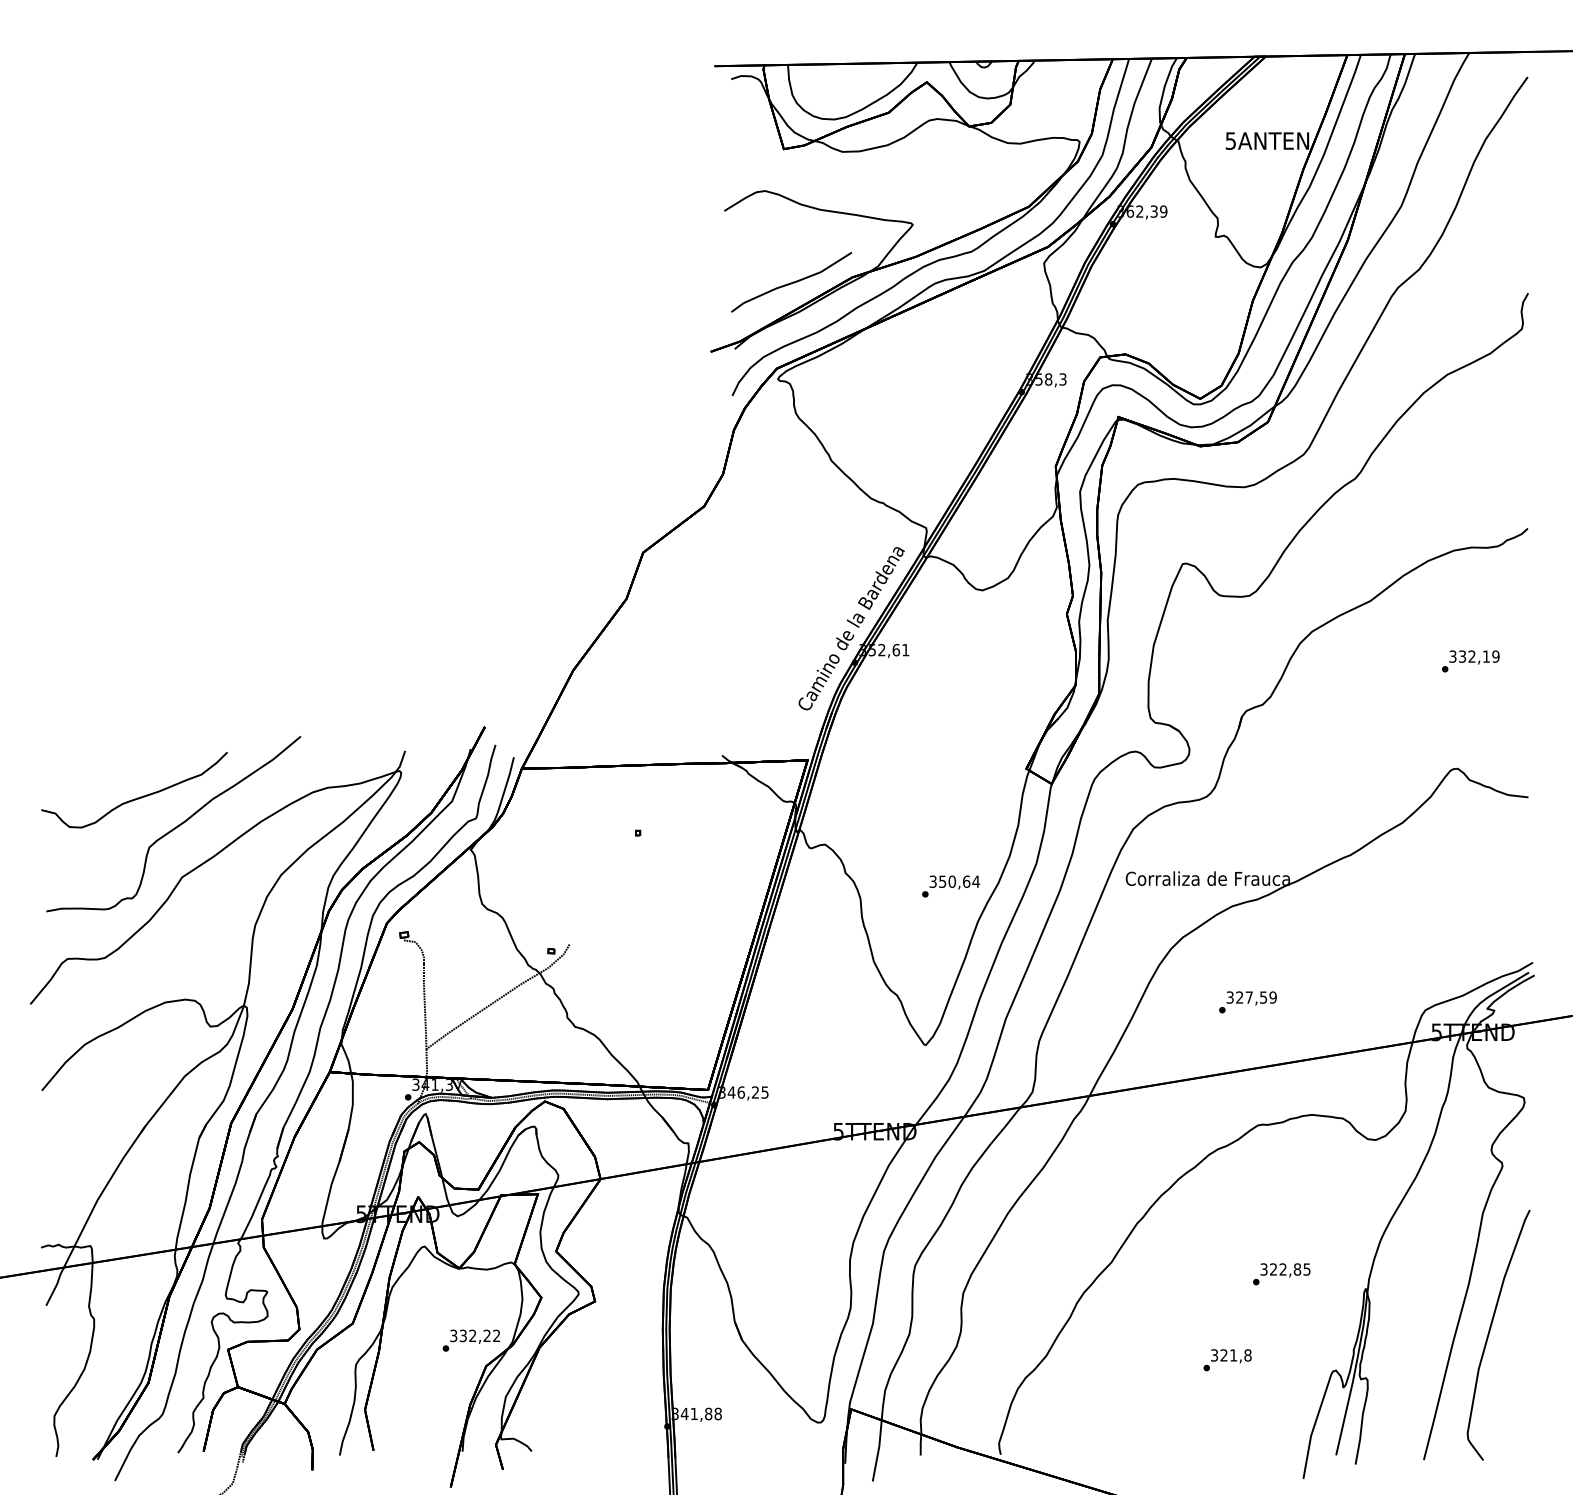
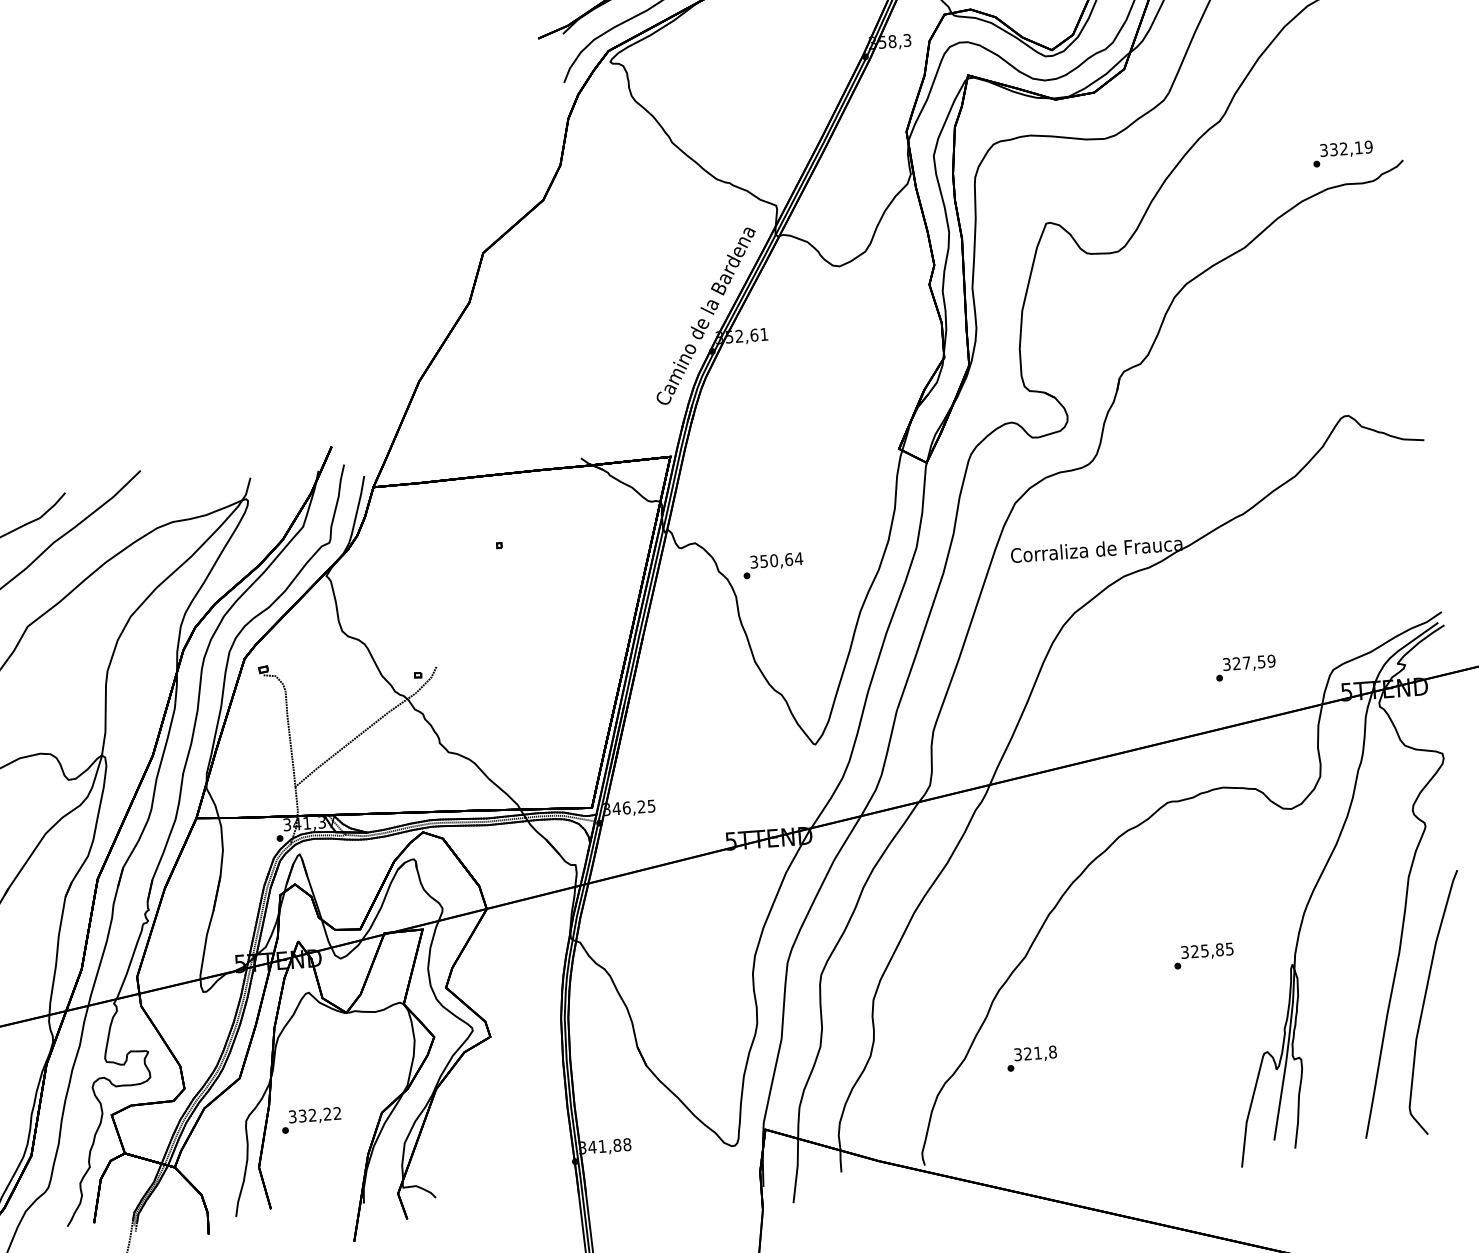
text: (1470, 661) -> (1342, 154), moved
text: (951, 886) -> (773, 565), moved
text: (1247, 1002) -> (1245, 668), moved
text: (1282, 1269) -> (1204, 950), 322,85 -> 325,85
text: (470, 1340) -> (310, 1120), moved
text: (1227, 1360) -> (1031, 1058), moved

